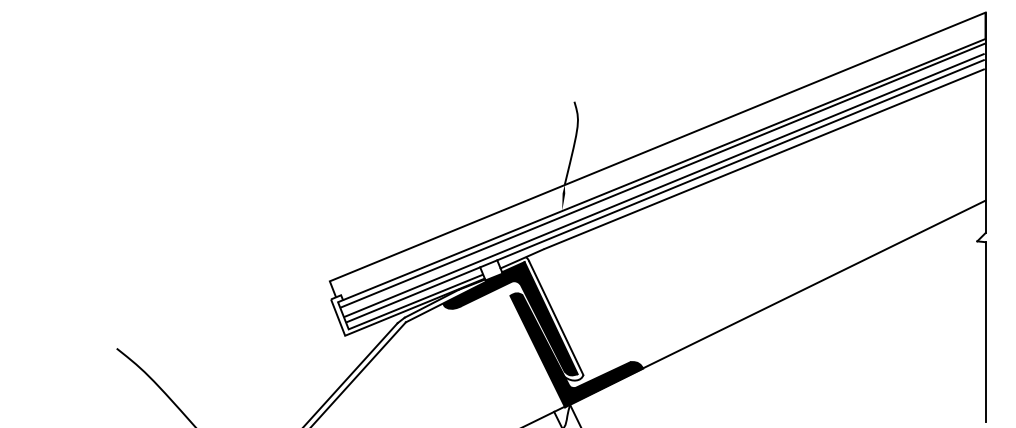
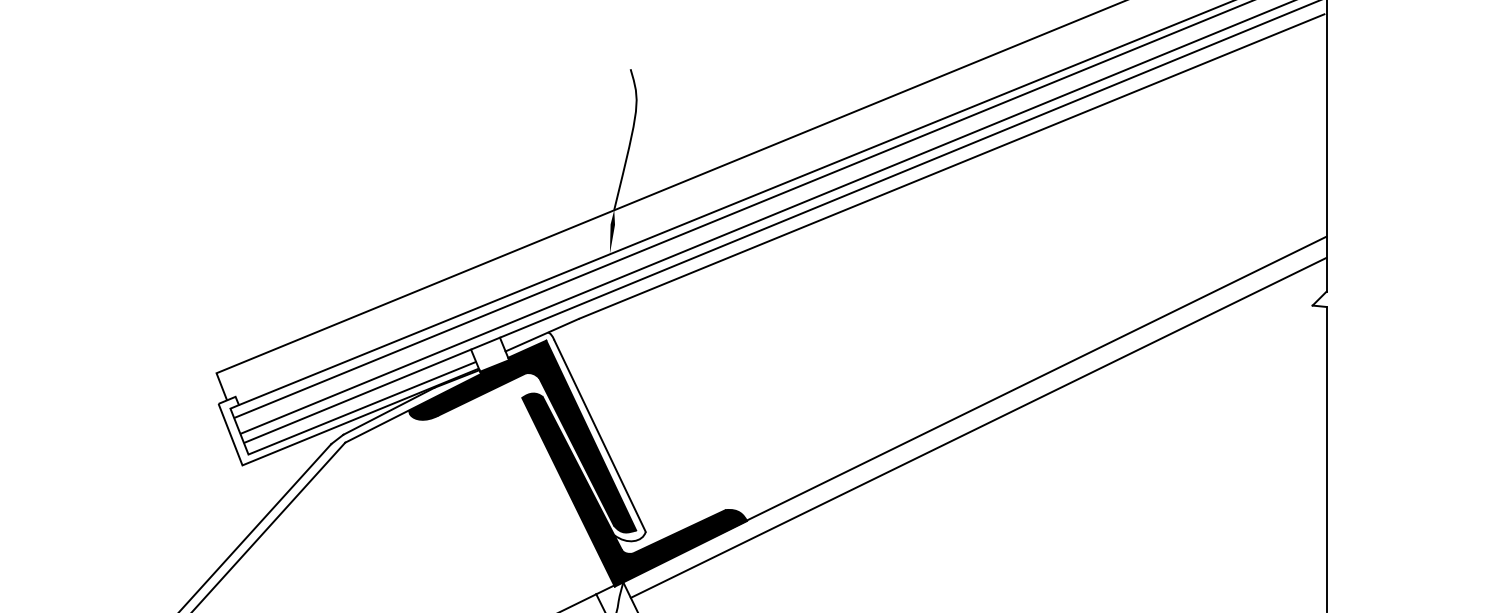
line: (779, 313) -> (977, 427), added

